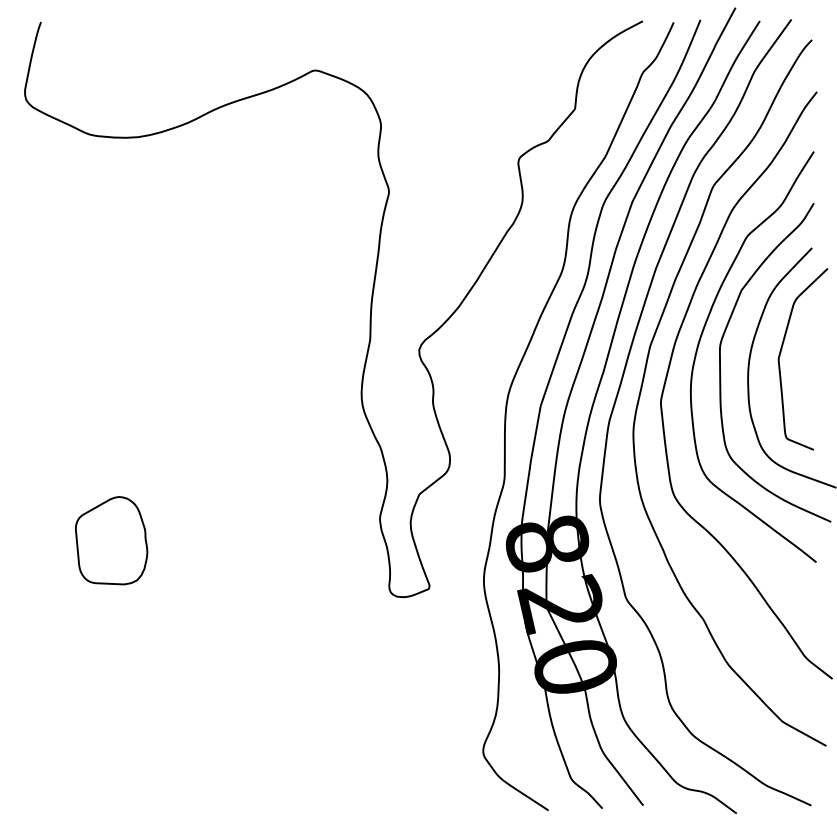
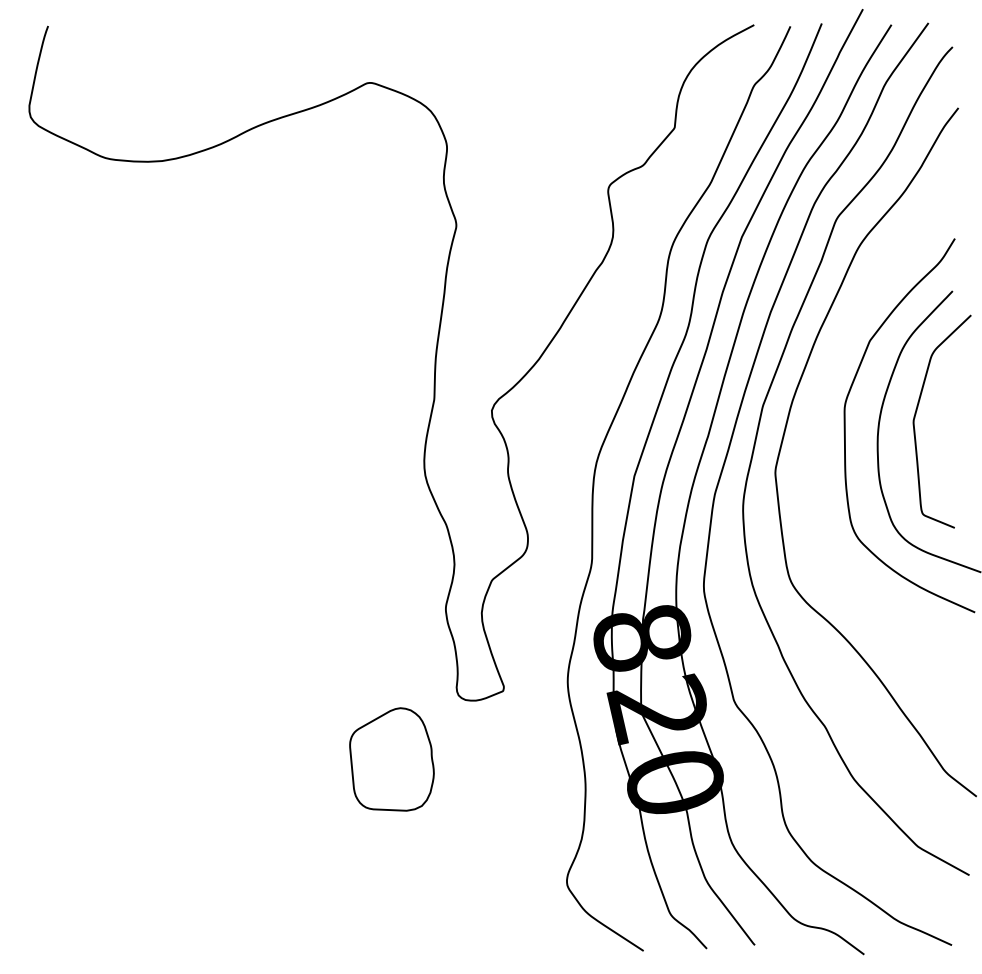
curve: (701, 339) -> (822, 398), removed
part: (111, 540) -> (391, 759), moved

